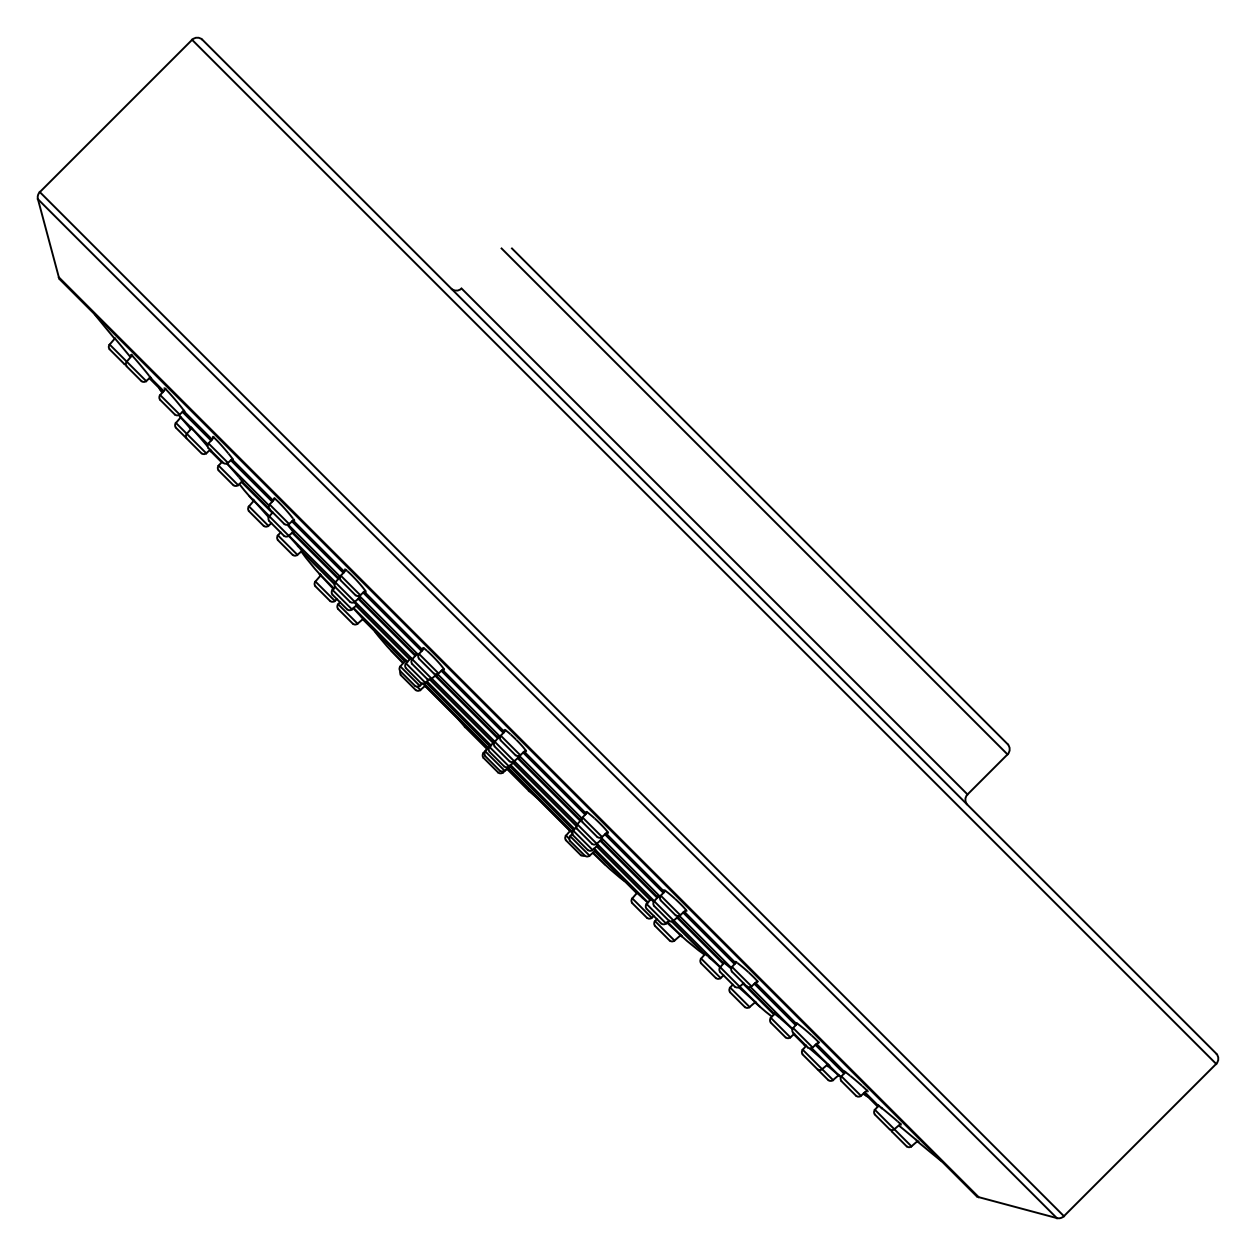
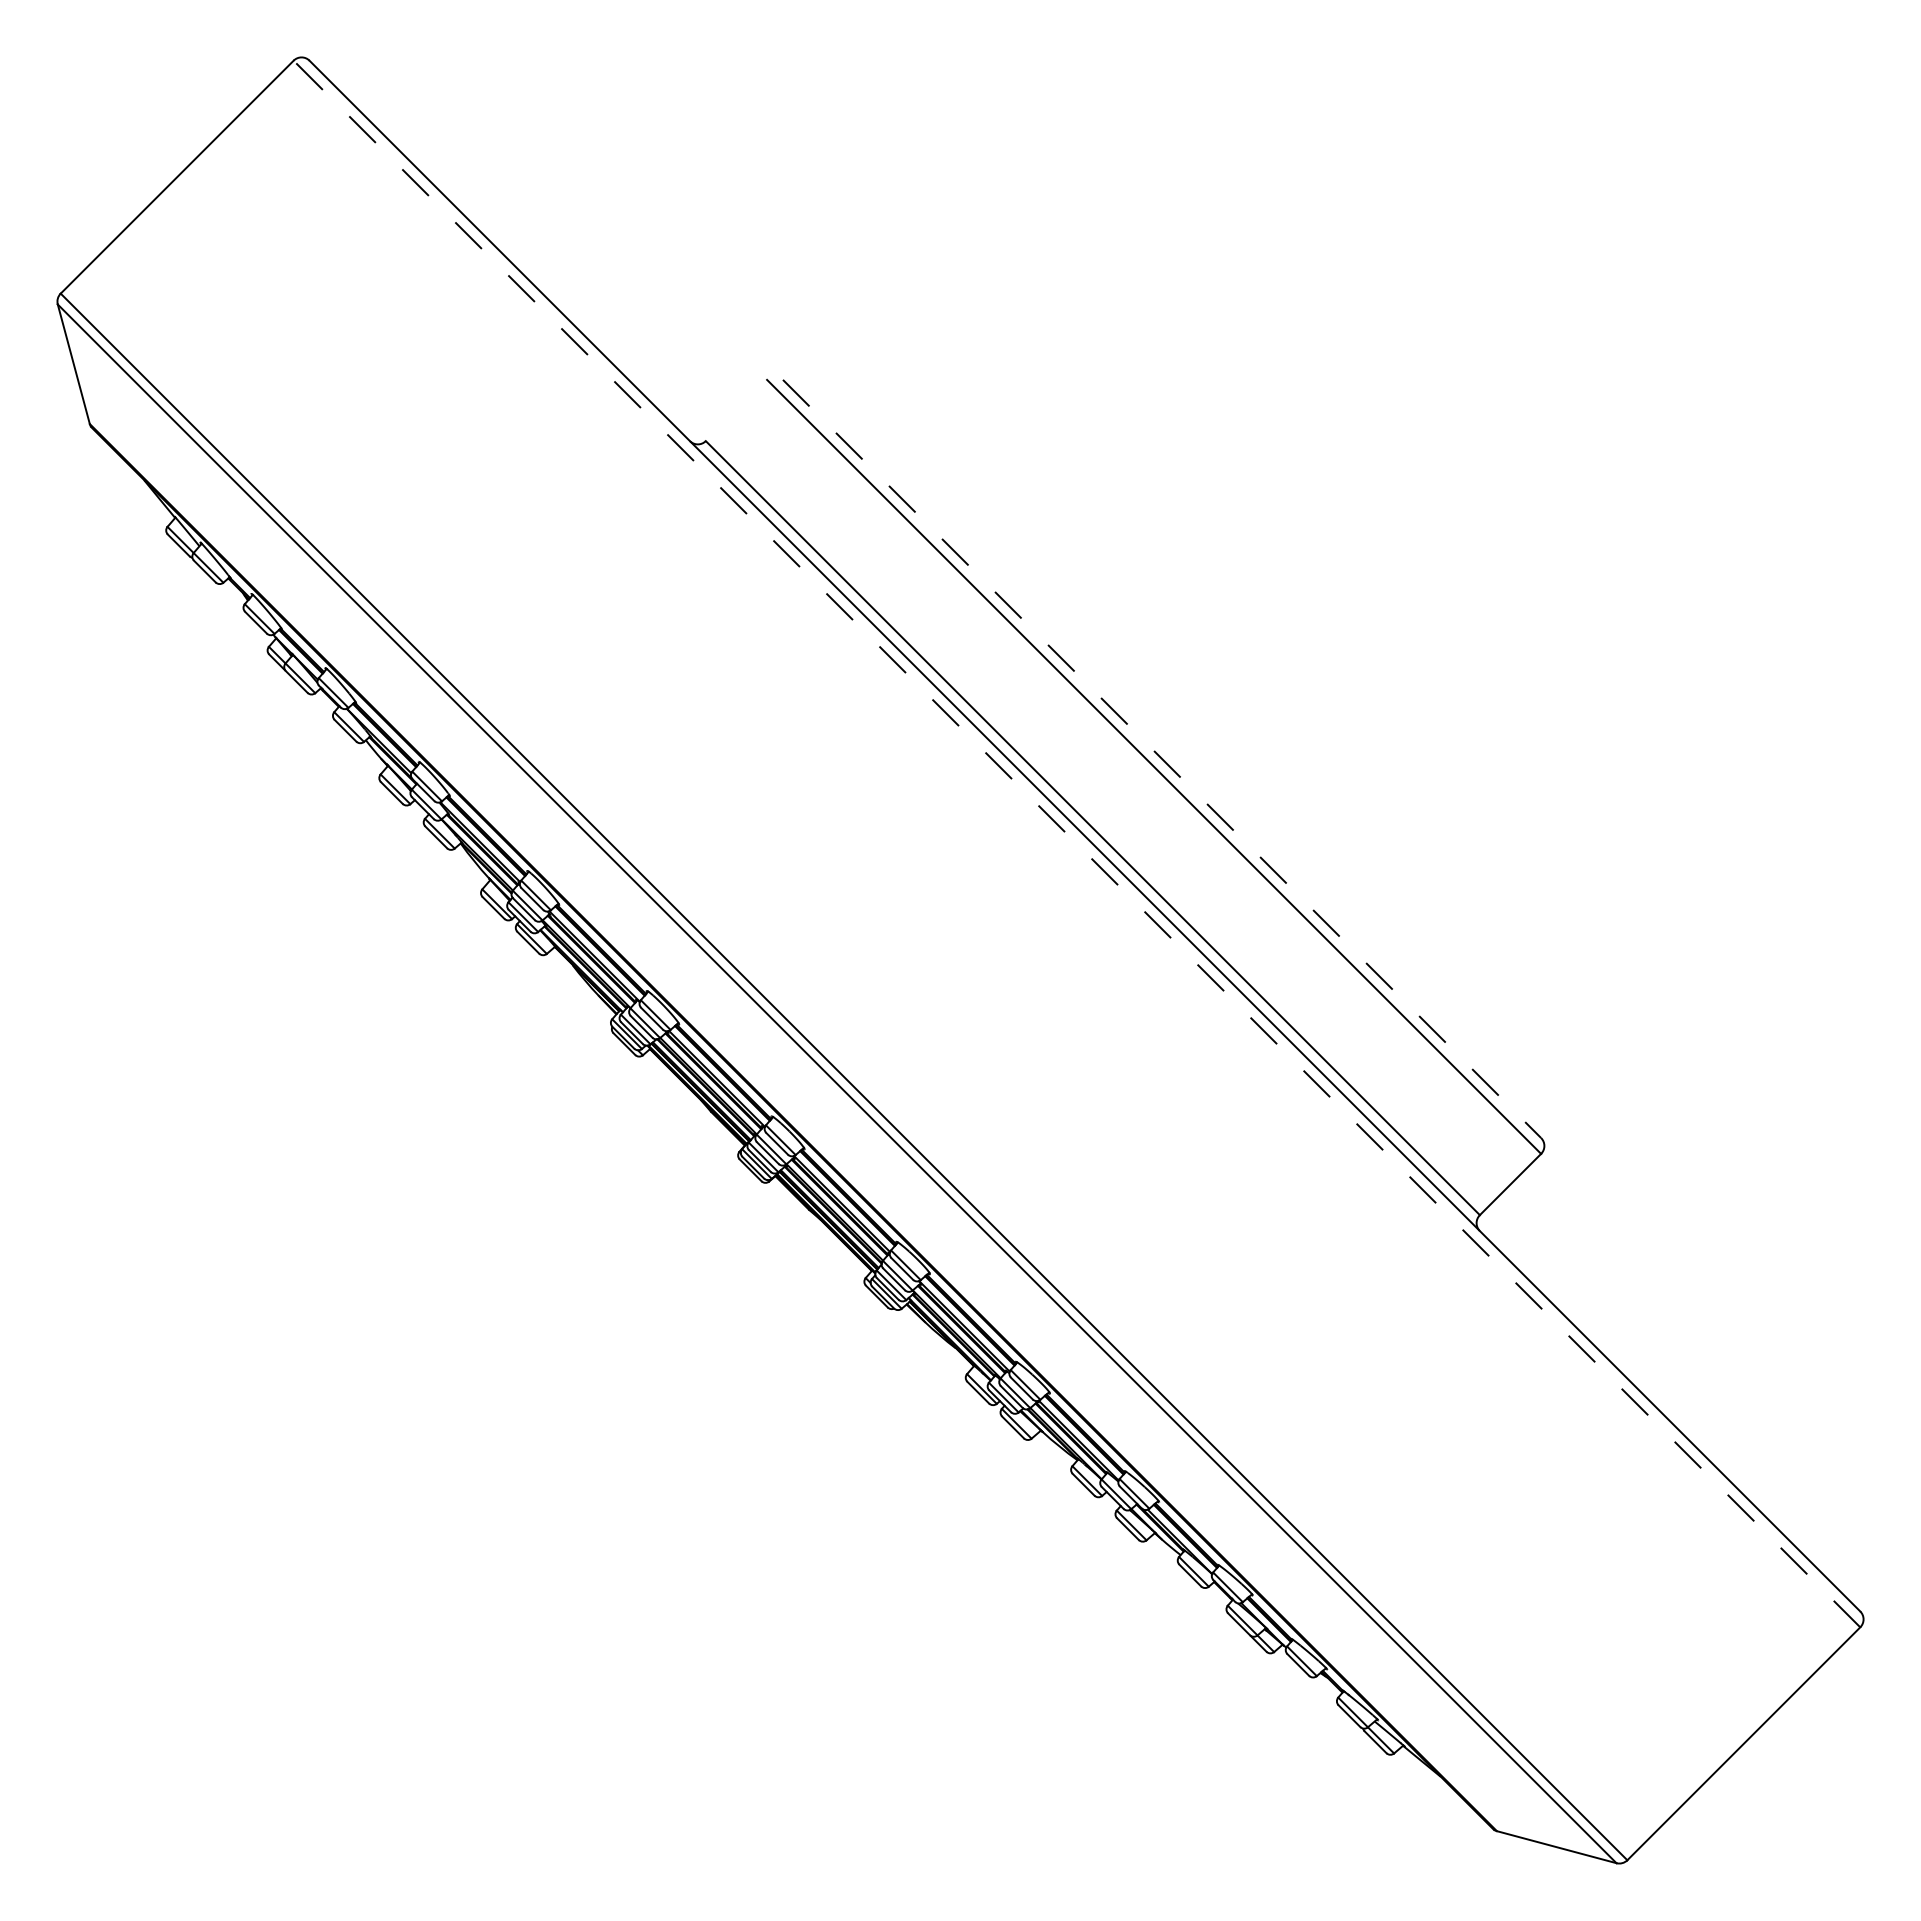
line: (760, 496) -> (1163, 759), solid -> dashed
line: (703, 551) -> (1075, 843), solid -> dashed

